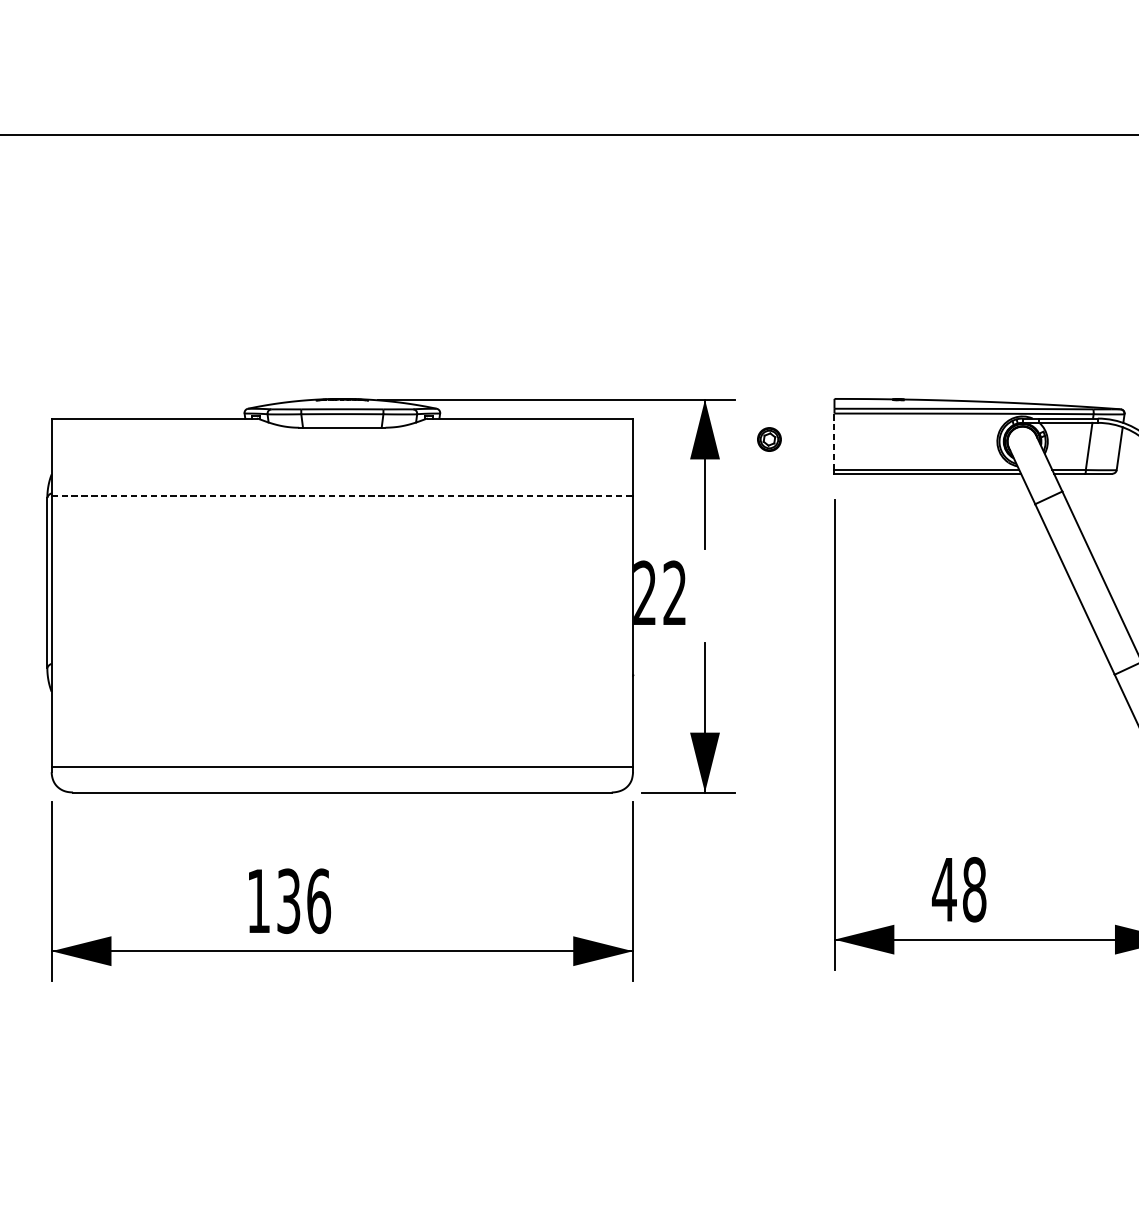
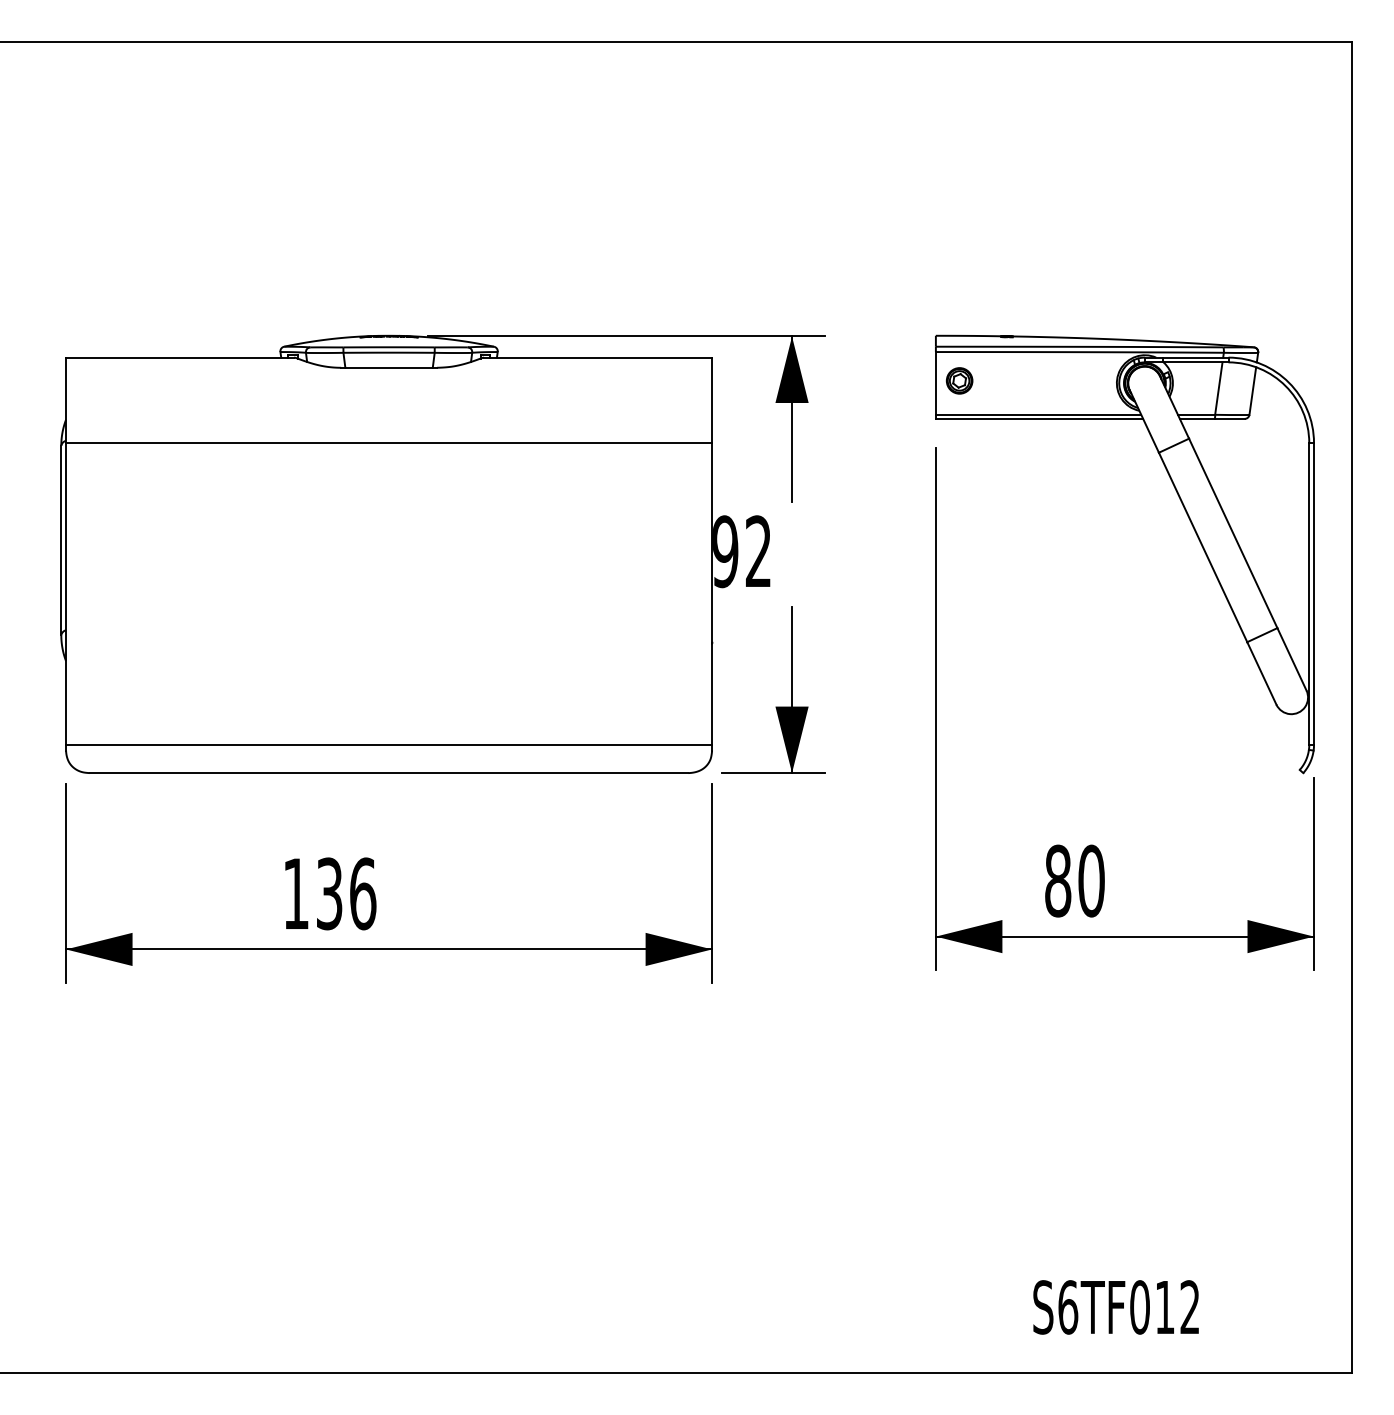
part: (769, 439) -> (959, 380), moved
line: (834, 440) -> (935, 382), dashed -> solid
line: (342, 495) -> (389, 443), dashed -> solid
text: (645, 593) -> (725, 551), 22 -> 92
text: (959, 889) -> (1074, 880), 48 -> 80

